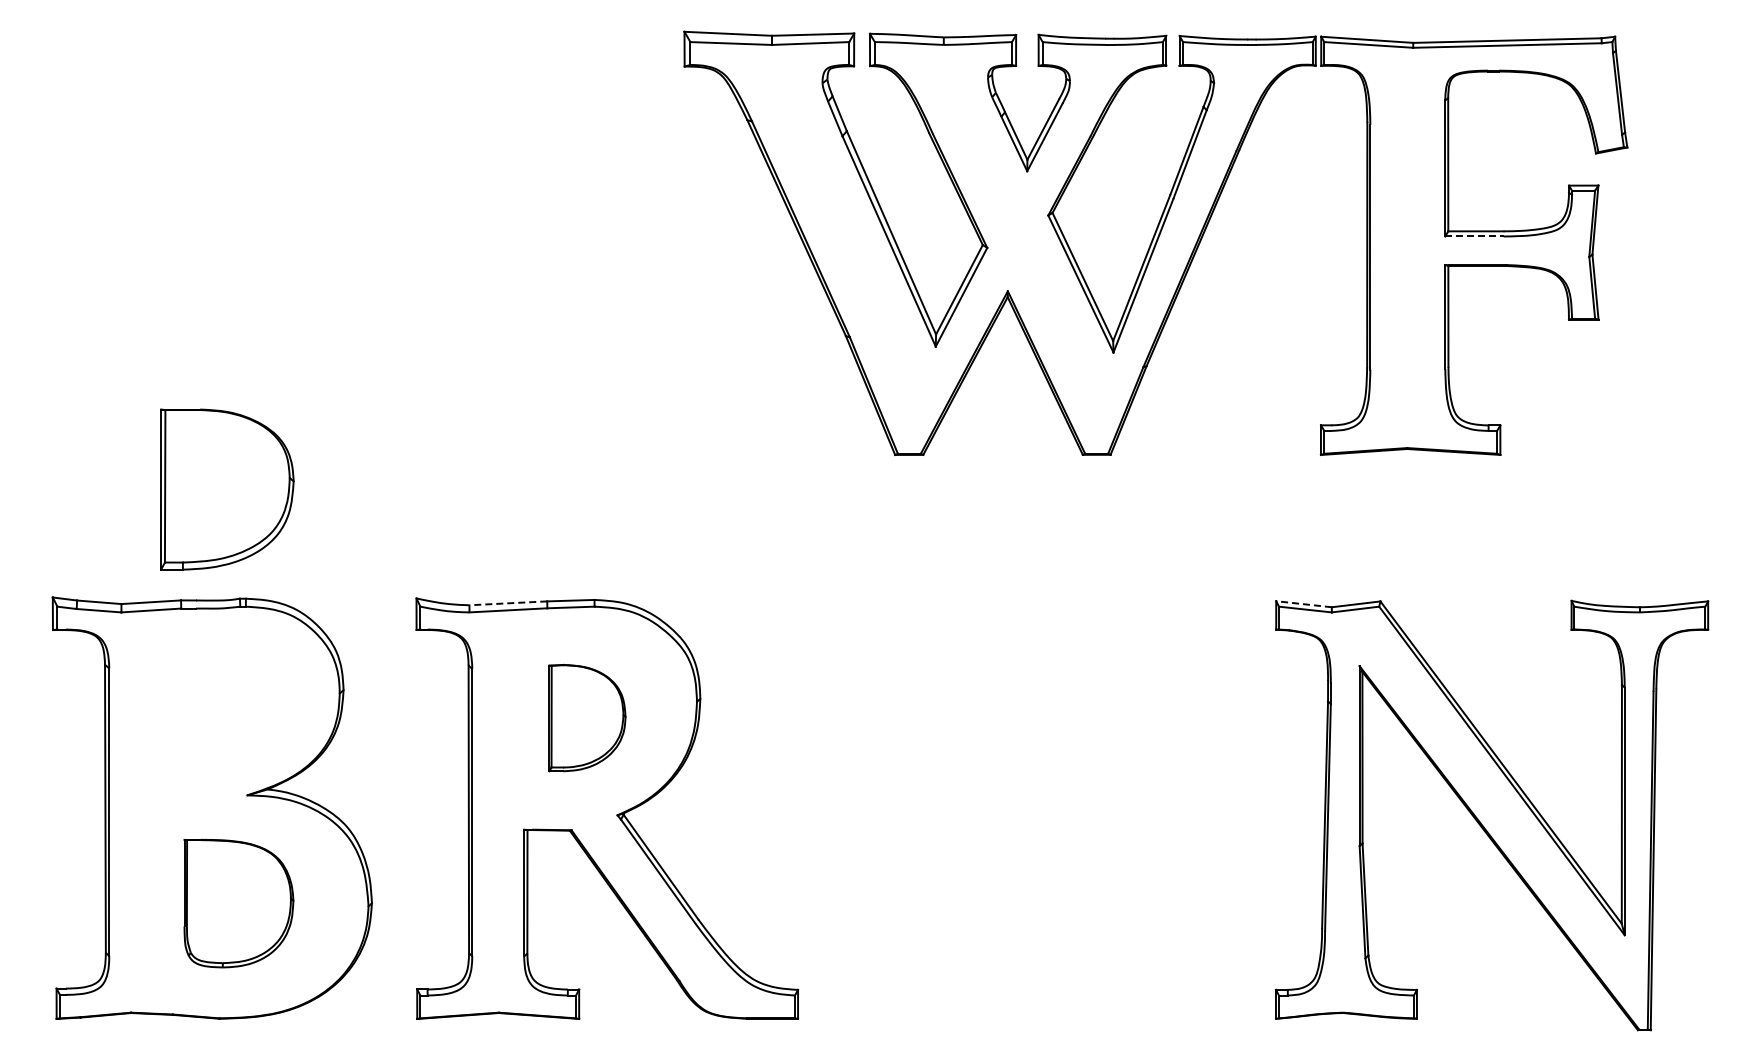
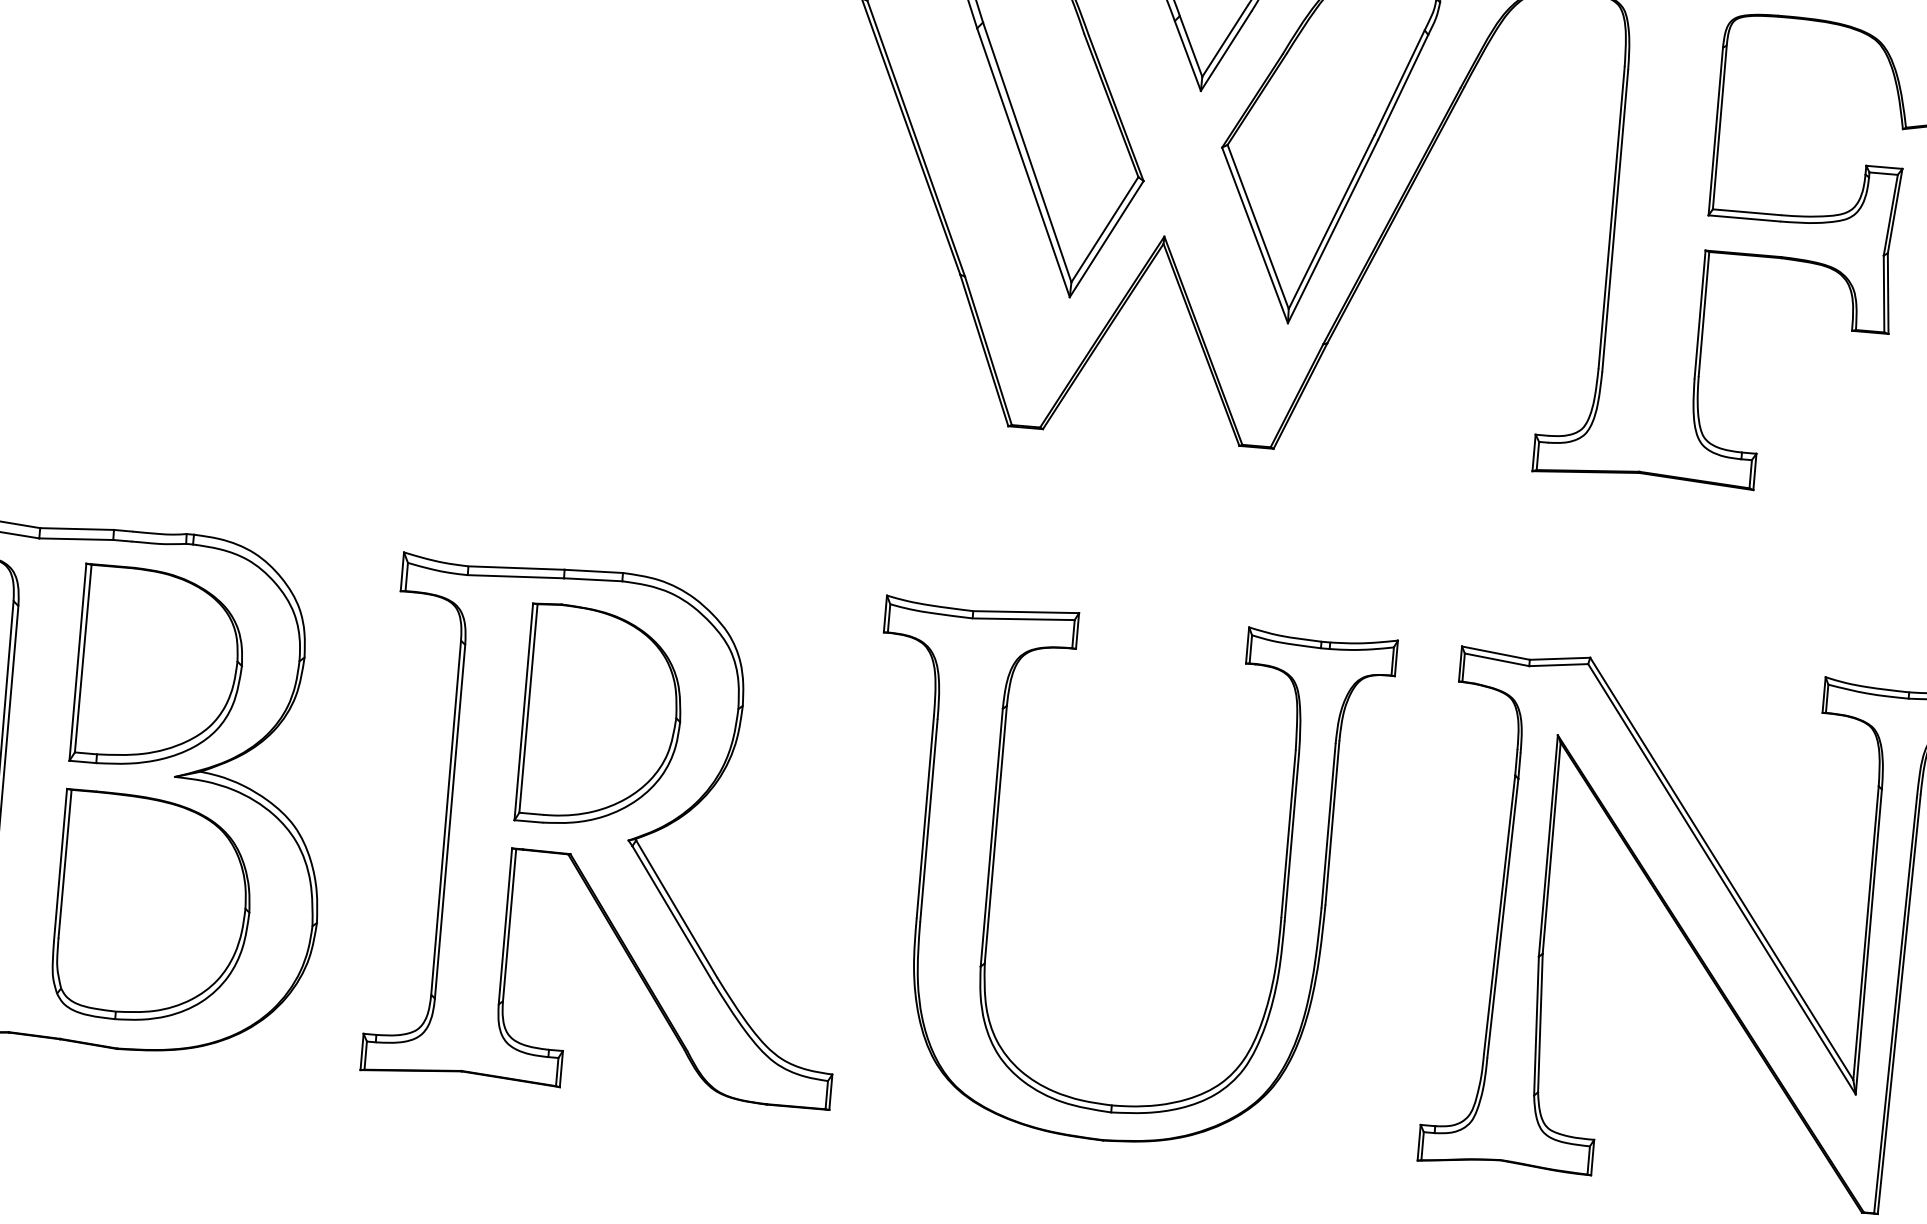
line: (1474, 236) -> (1744, 218), dashed -> solid
part: (227, 489) -> (159, 669), moved
line: (508, 603) -> (516, 568), dashed -> solid
line: (1304, 604) -> (1496, 653), dashed -> solid
part: (587, 717) -> (601, 716), size x1.67
part: (914, 811) -> (994, 867), added
part: (238, 903) -> (152, 909), size x1.43

